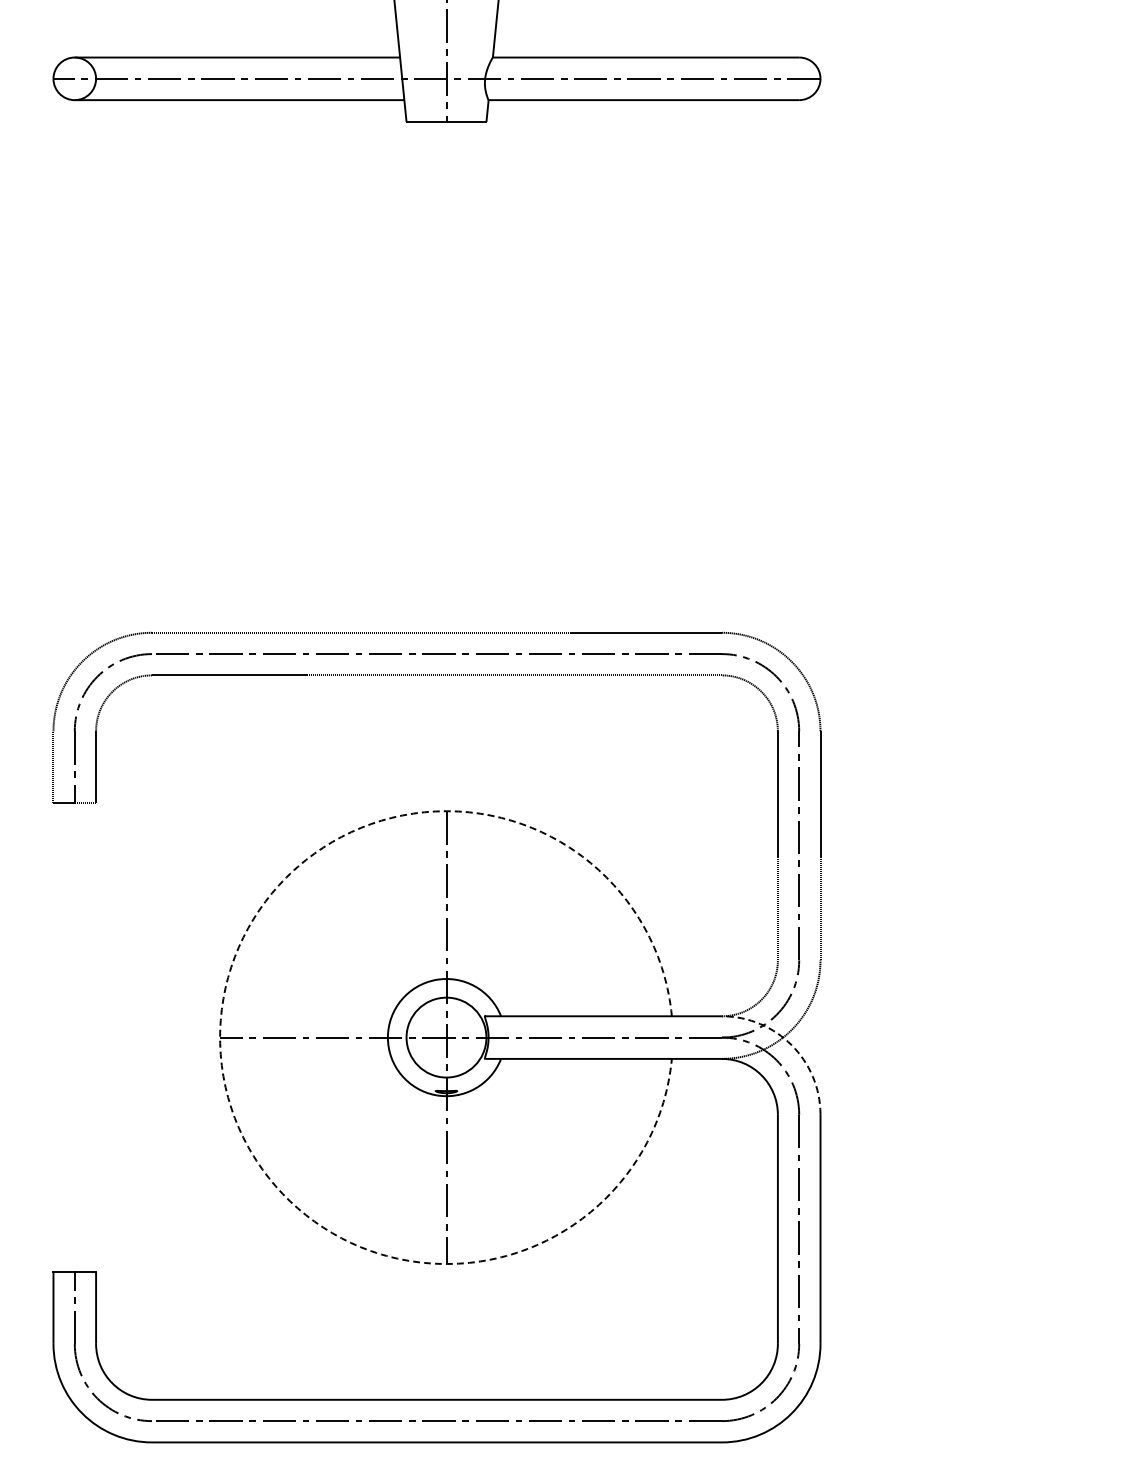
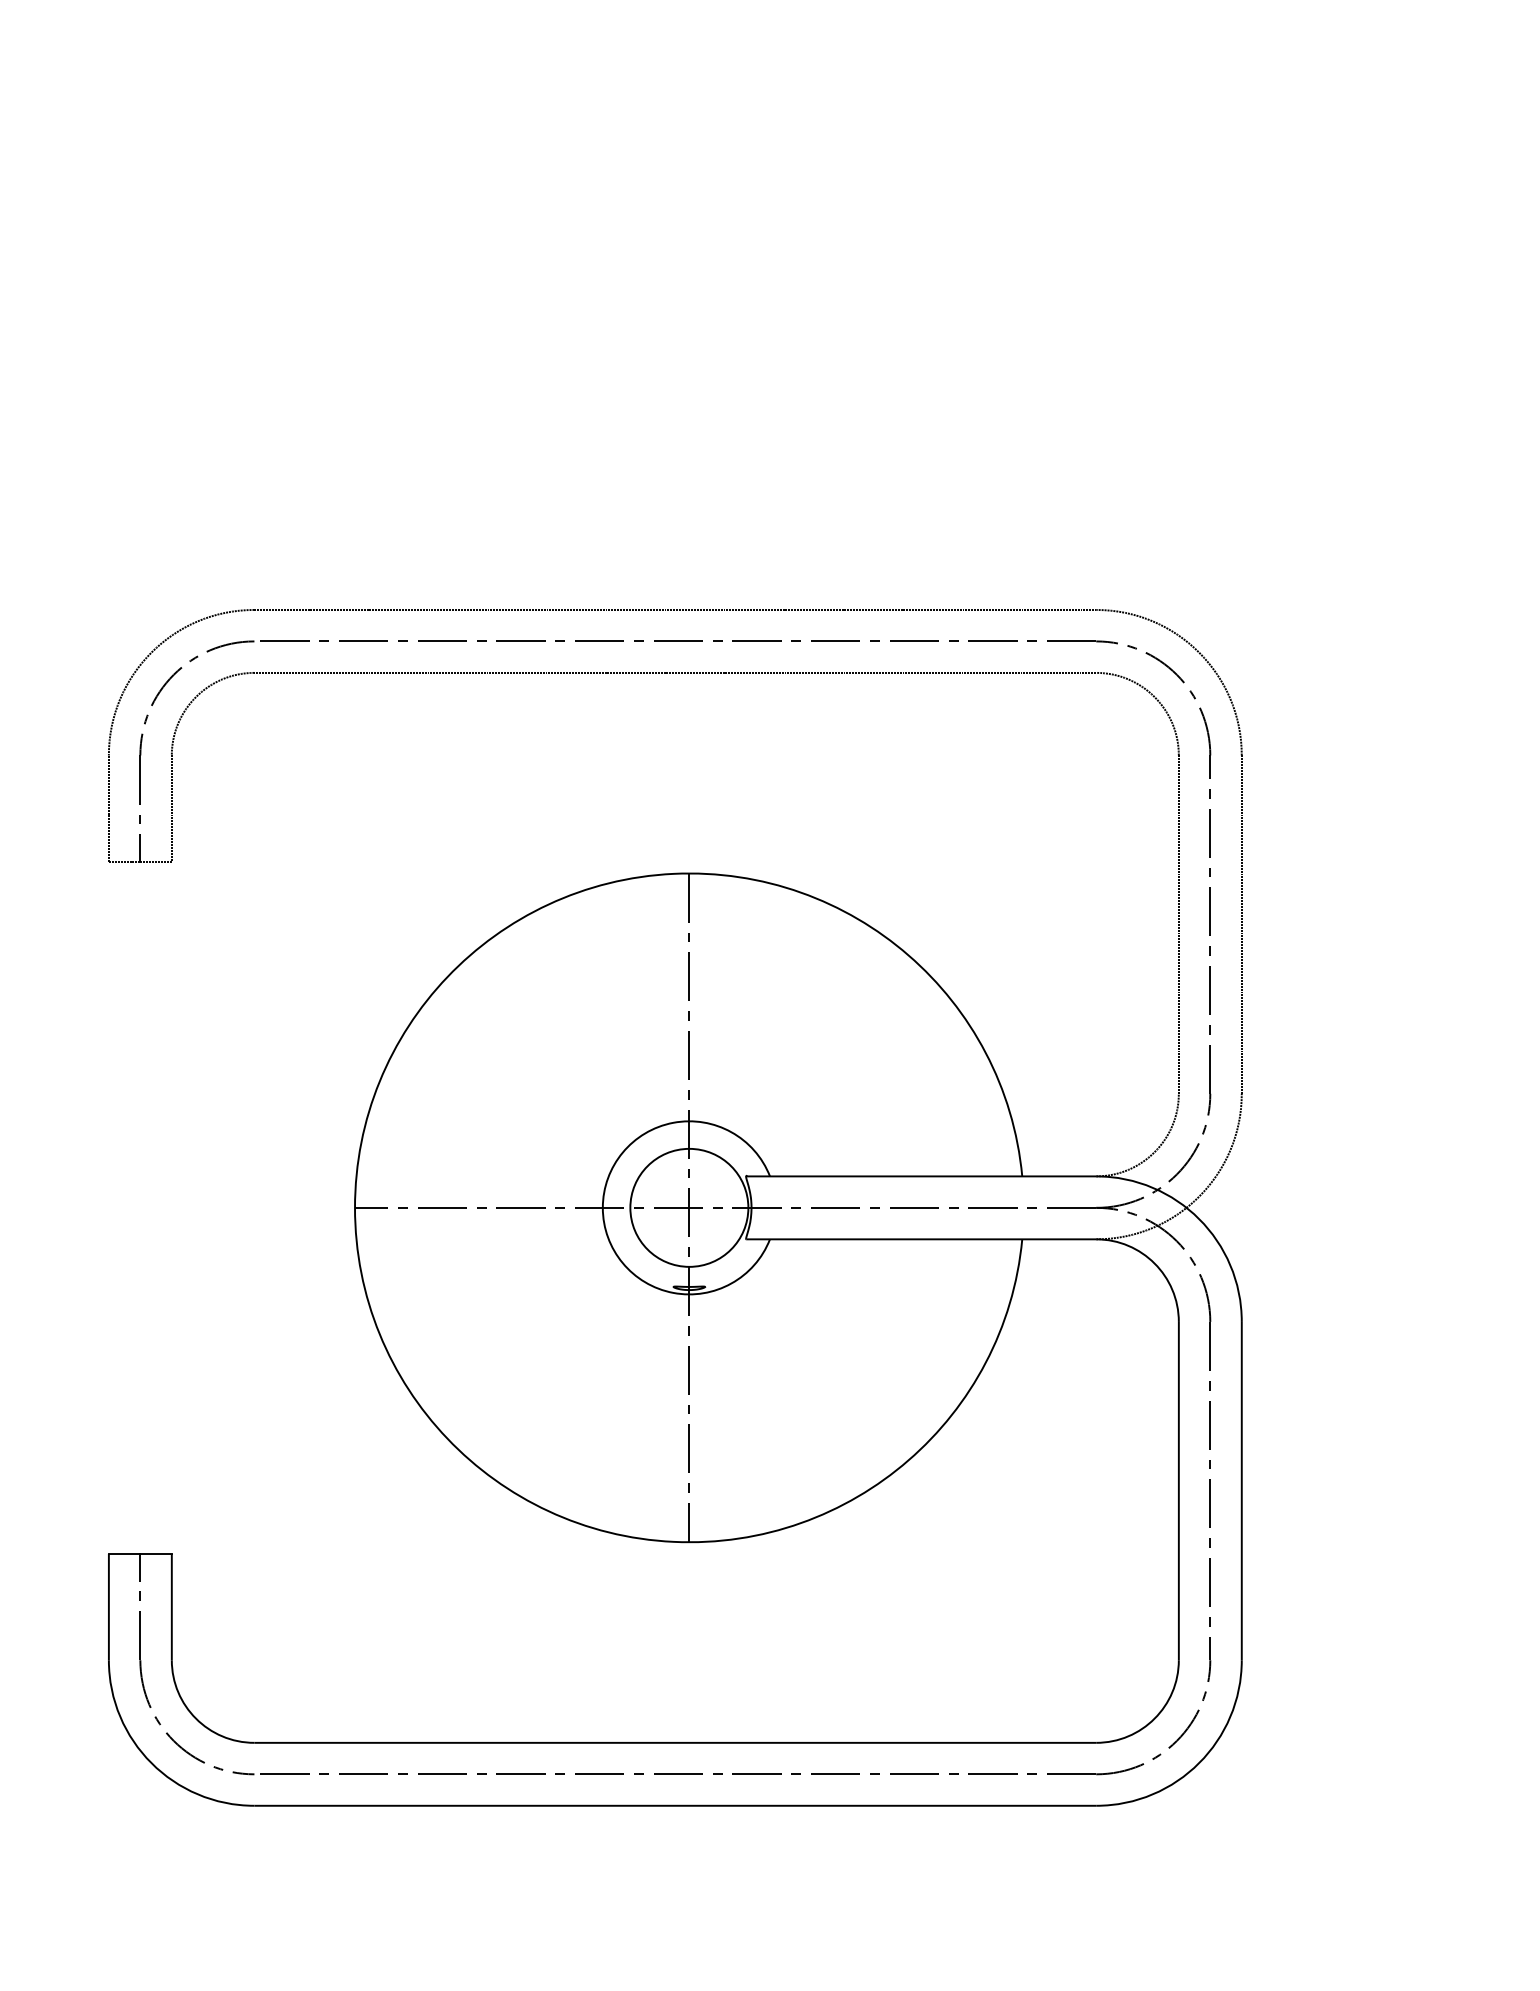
arc: (220, 1037) -> (355, 1207), dashed -> solid
arc: (791, 1045) -> (1198, 1219), dashed -> solid

